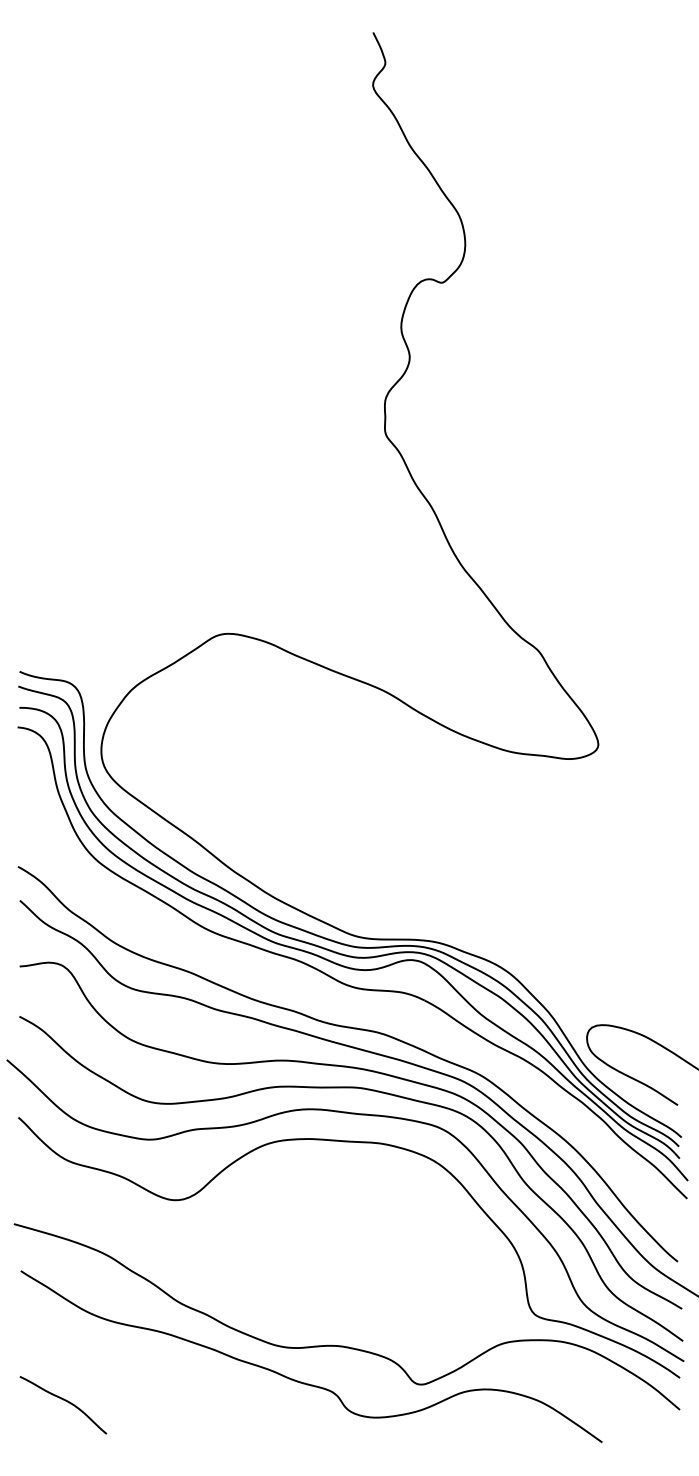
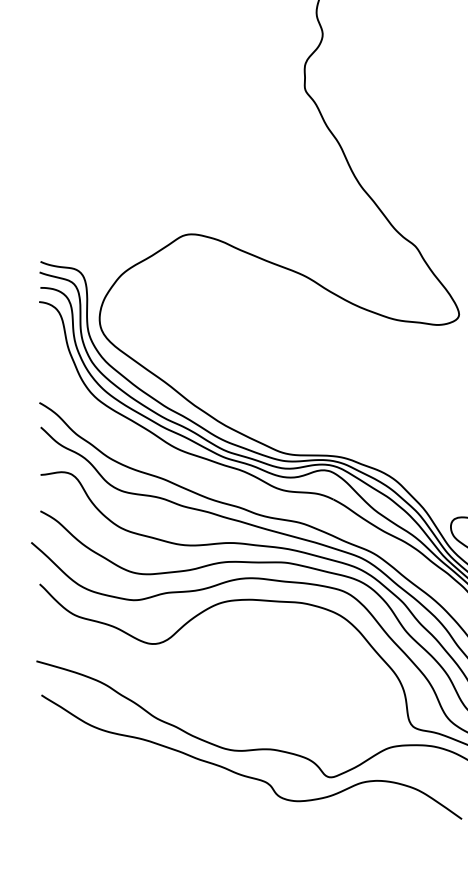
curve: (65, 1401) -> (73, 789), removed

